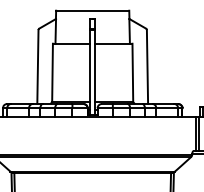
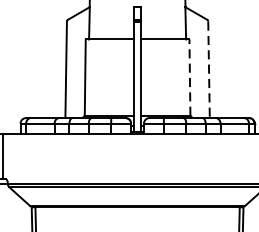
line: (147, 67) -> (209, 70), solid -> dashed
line: (132, 72) -> (189, 76), solid -> dashed

